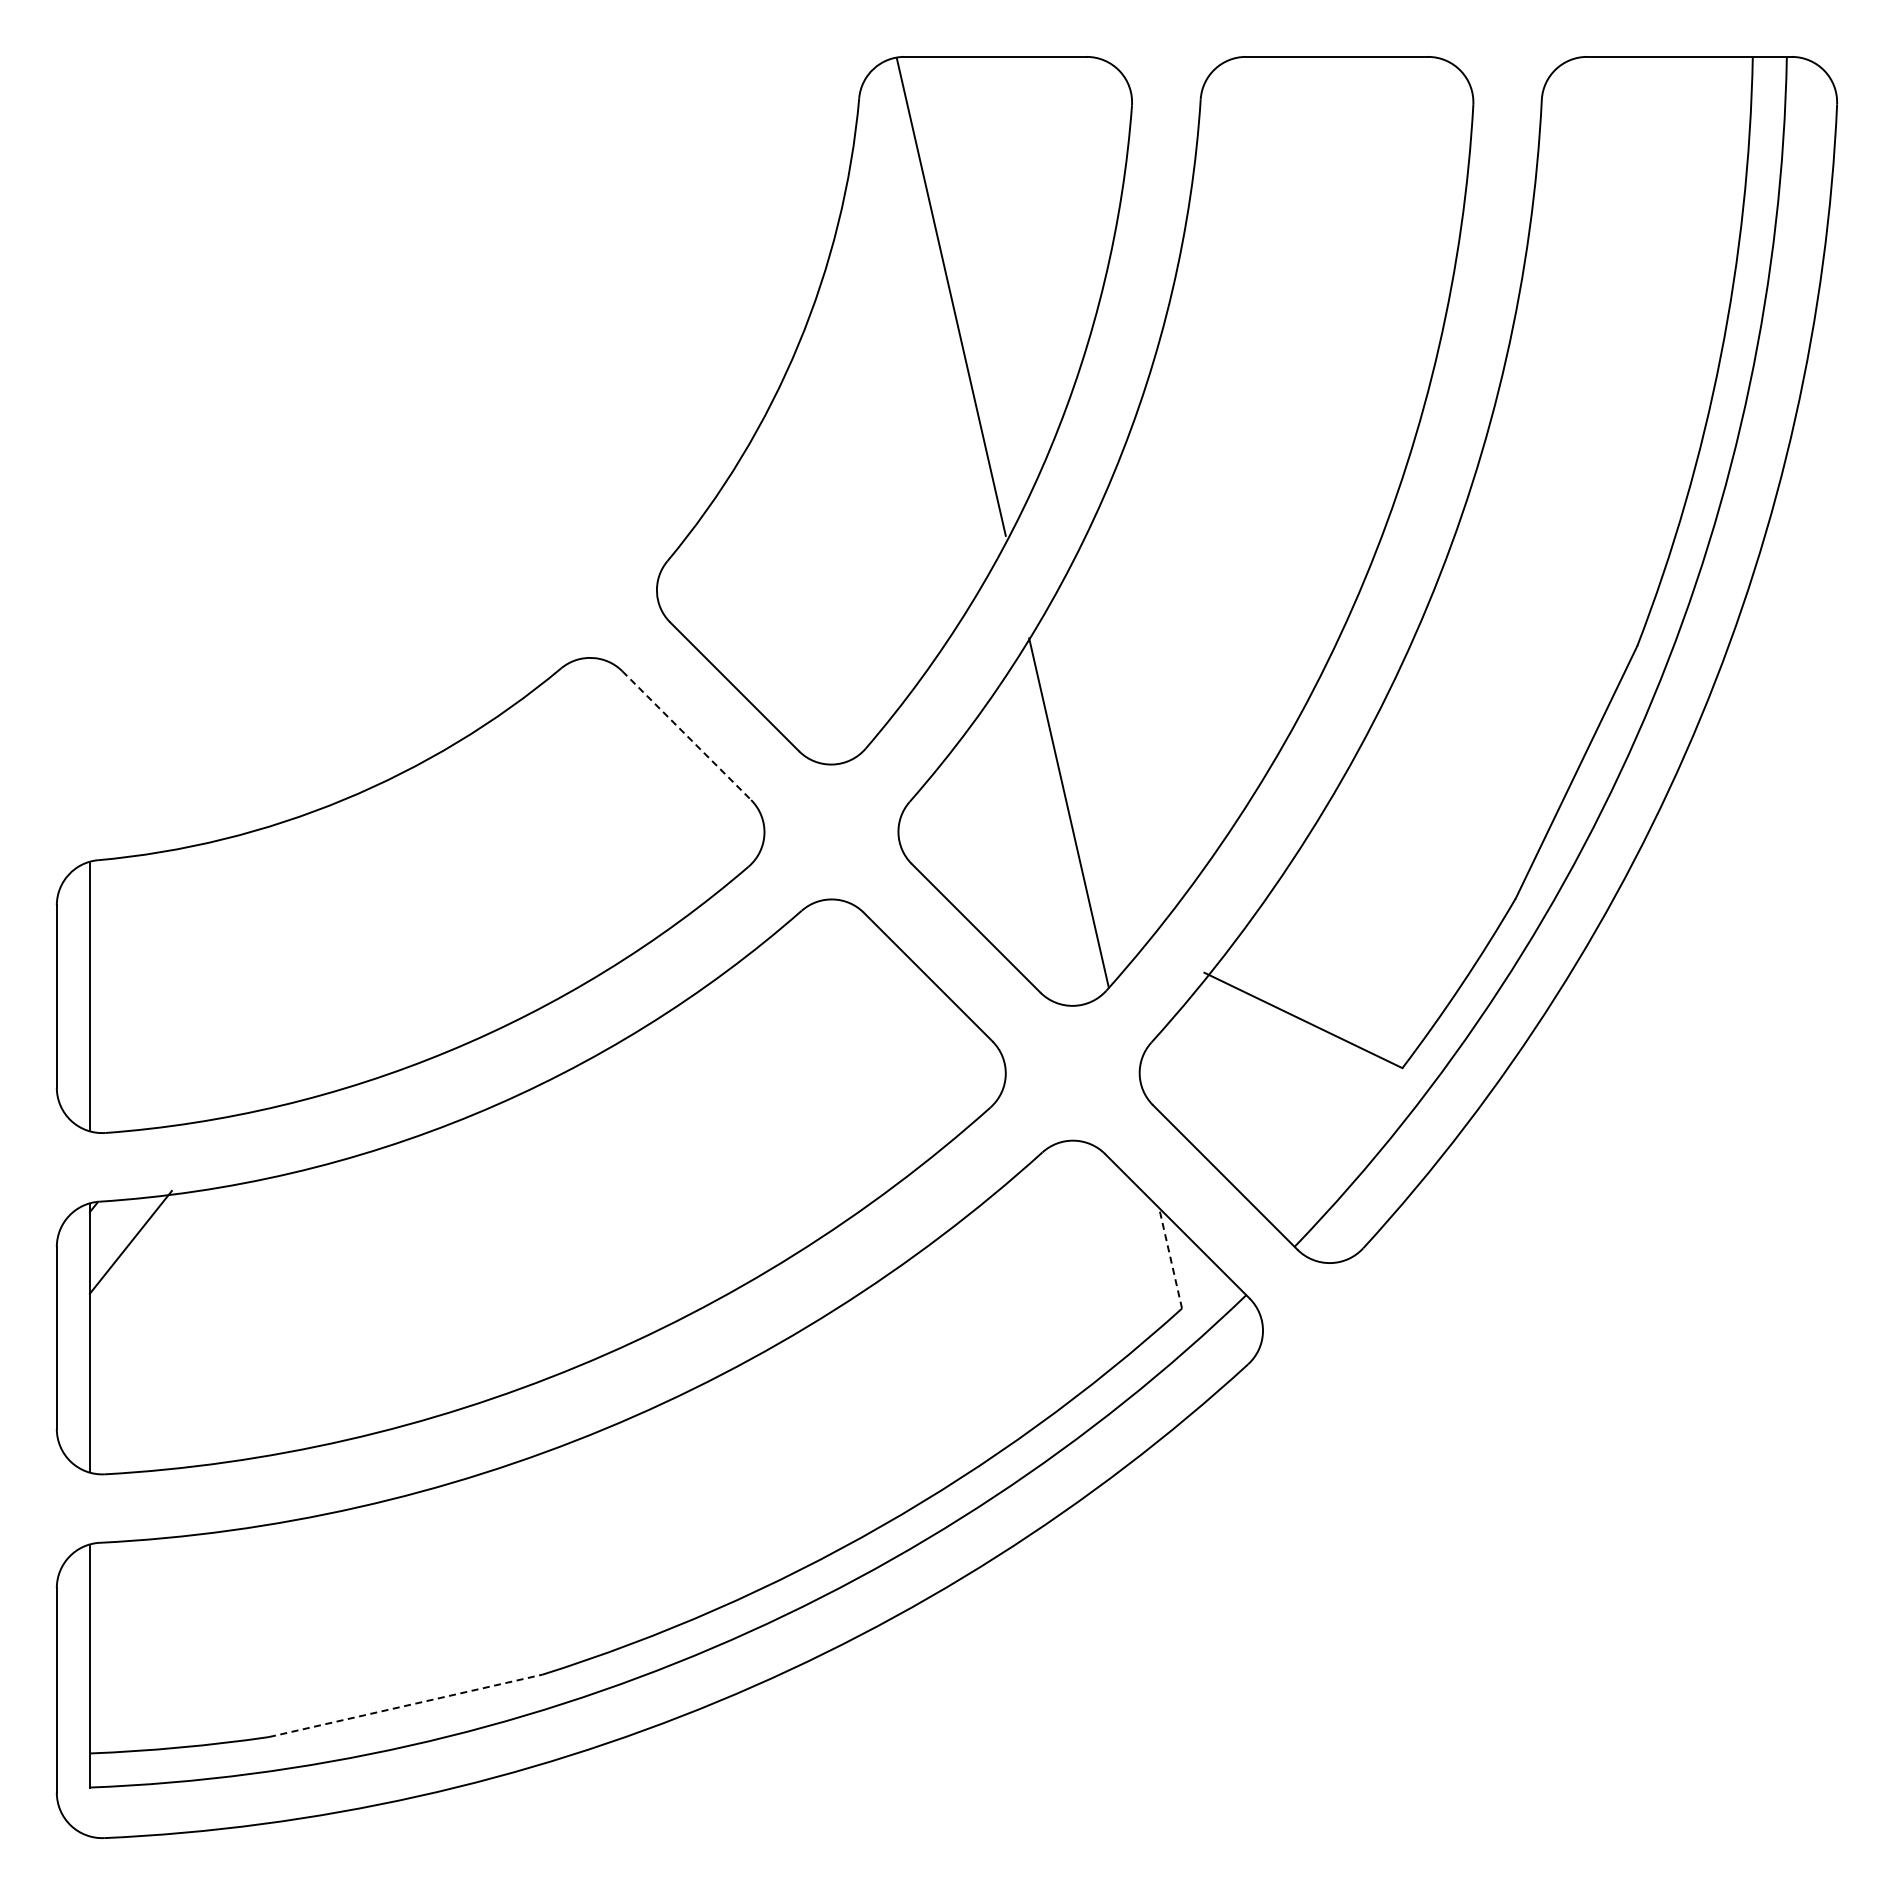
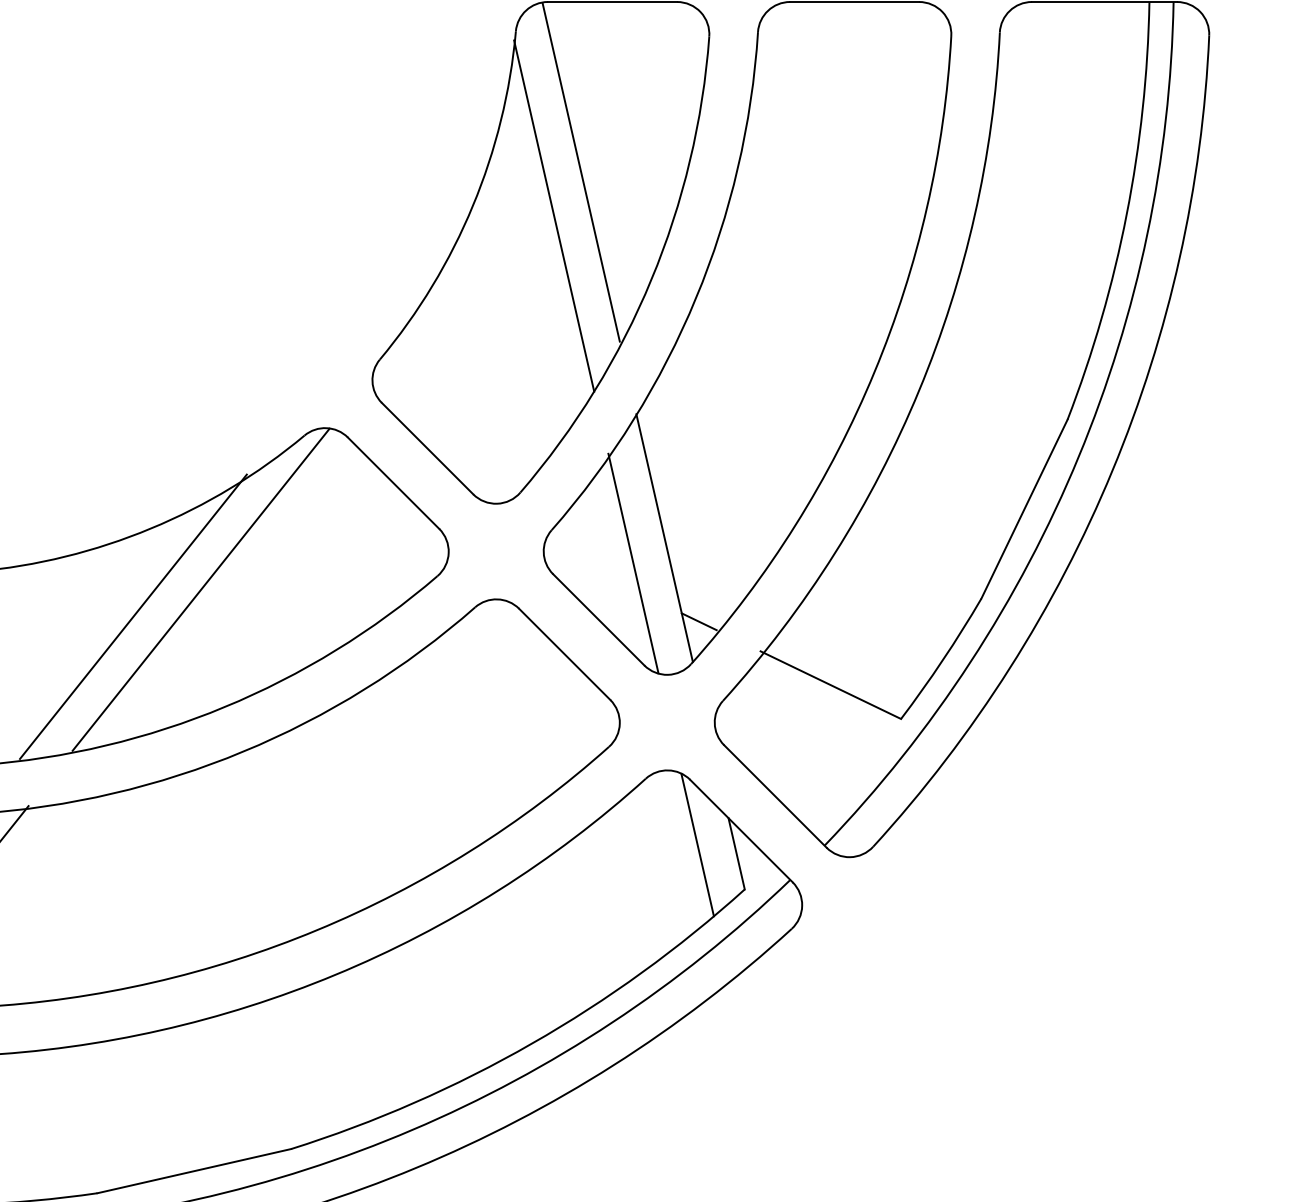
line: (912, 358) -> (553, 215), added
line: (687, 736) -> (394, 483), dashed -> solid
line: (1024, 848) -> (633, 563), added
line: (415, 885) -> (201, 589), added
line: (319, 923) -> (133, 616), added
line: (1117, 930) -> (699, 621), added
line: (1115, 1245) -> (697, 844), added
line: (1170, 1258) -> (736, 853), dashed -> solid
line: (406, 1705) -> (194, 1170), dashed -> solid

